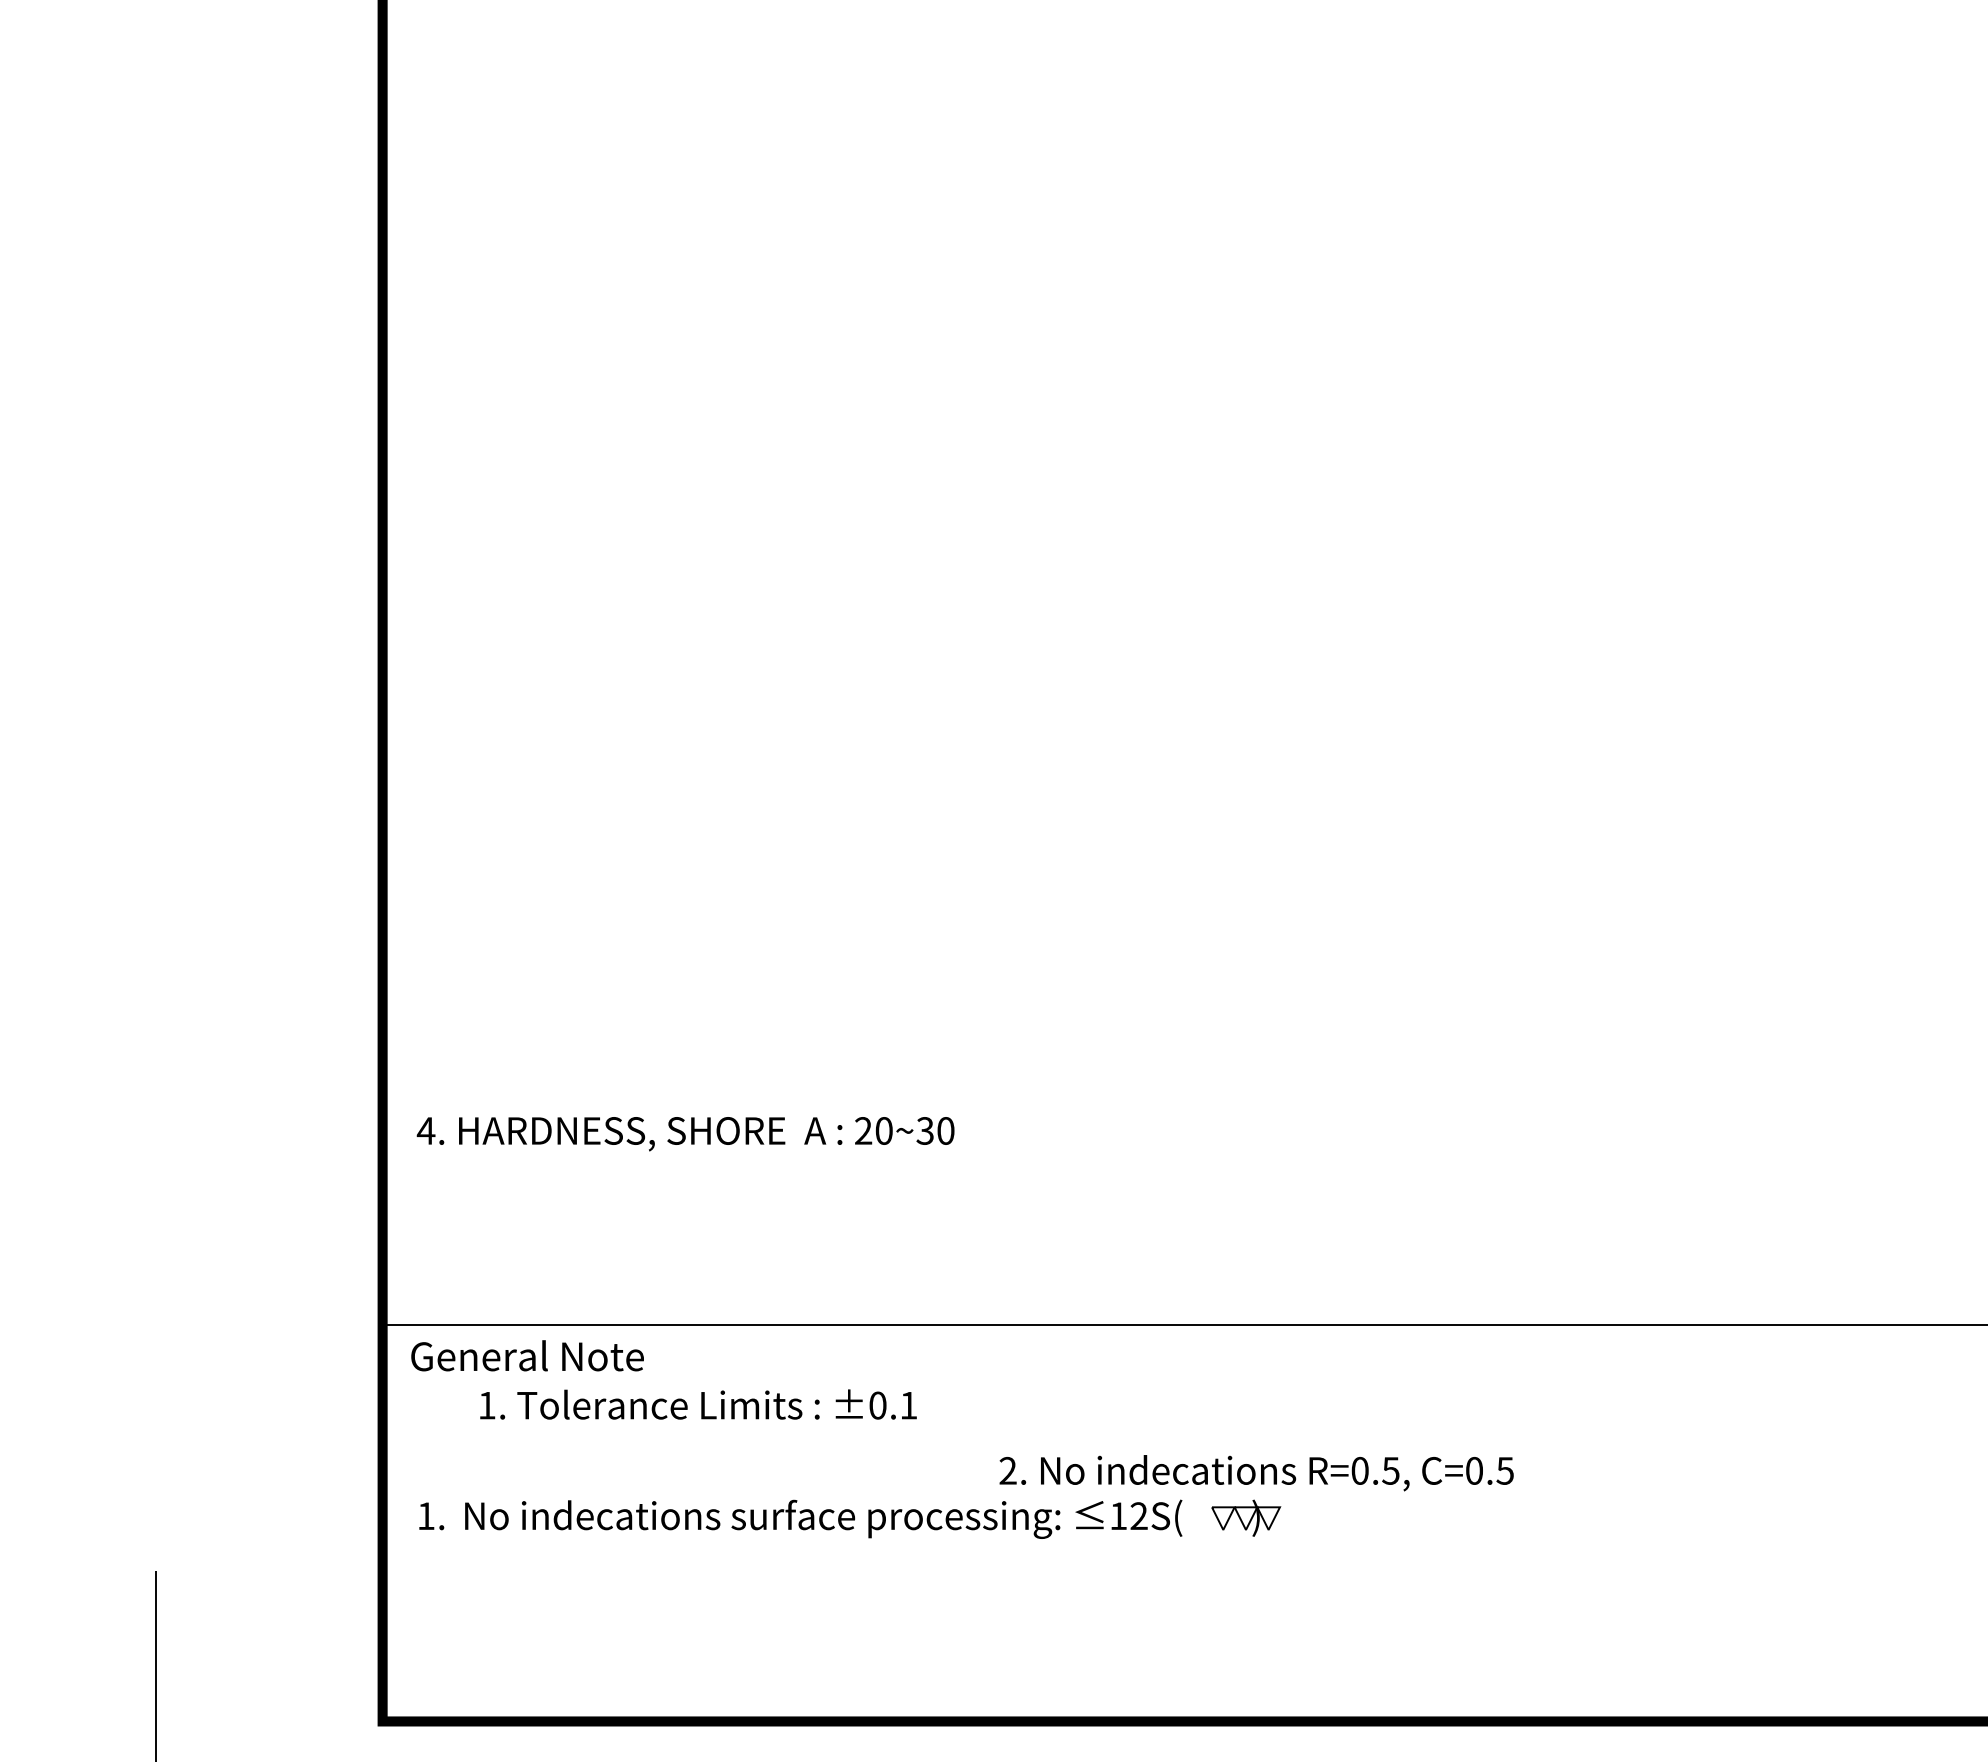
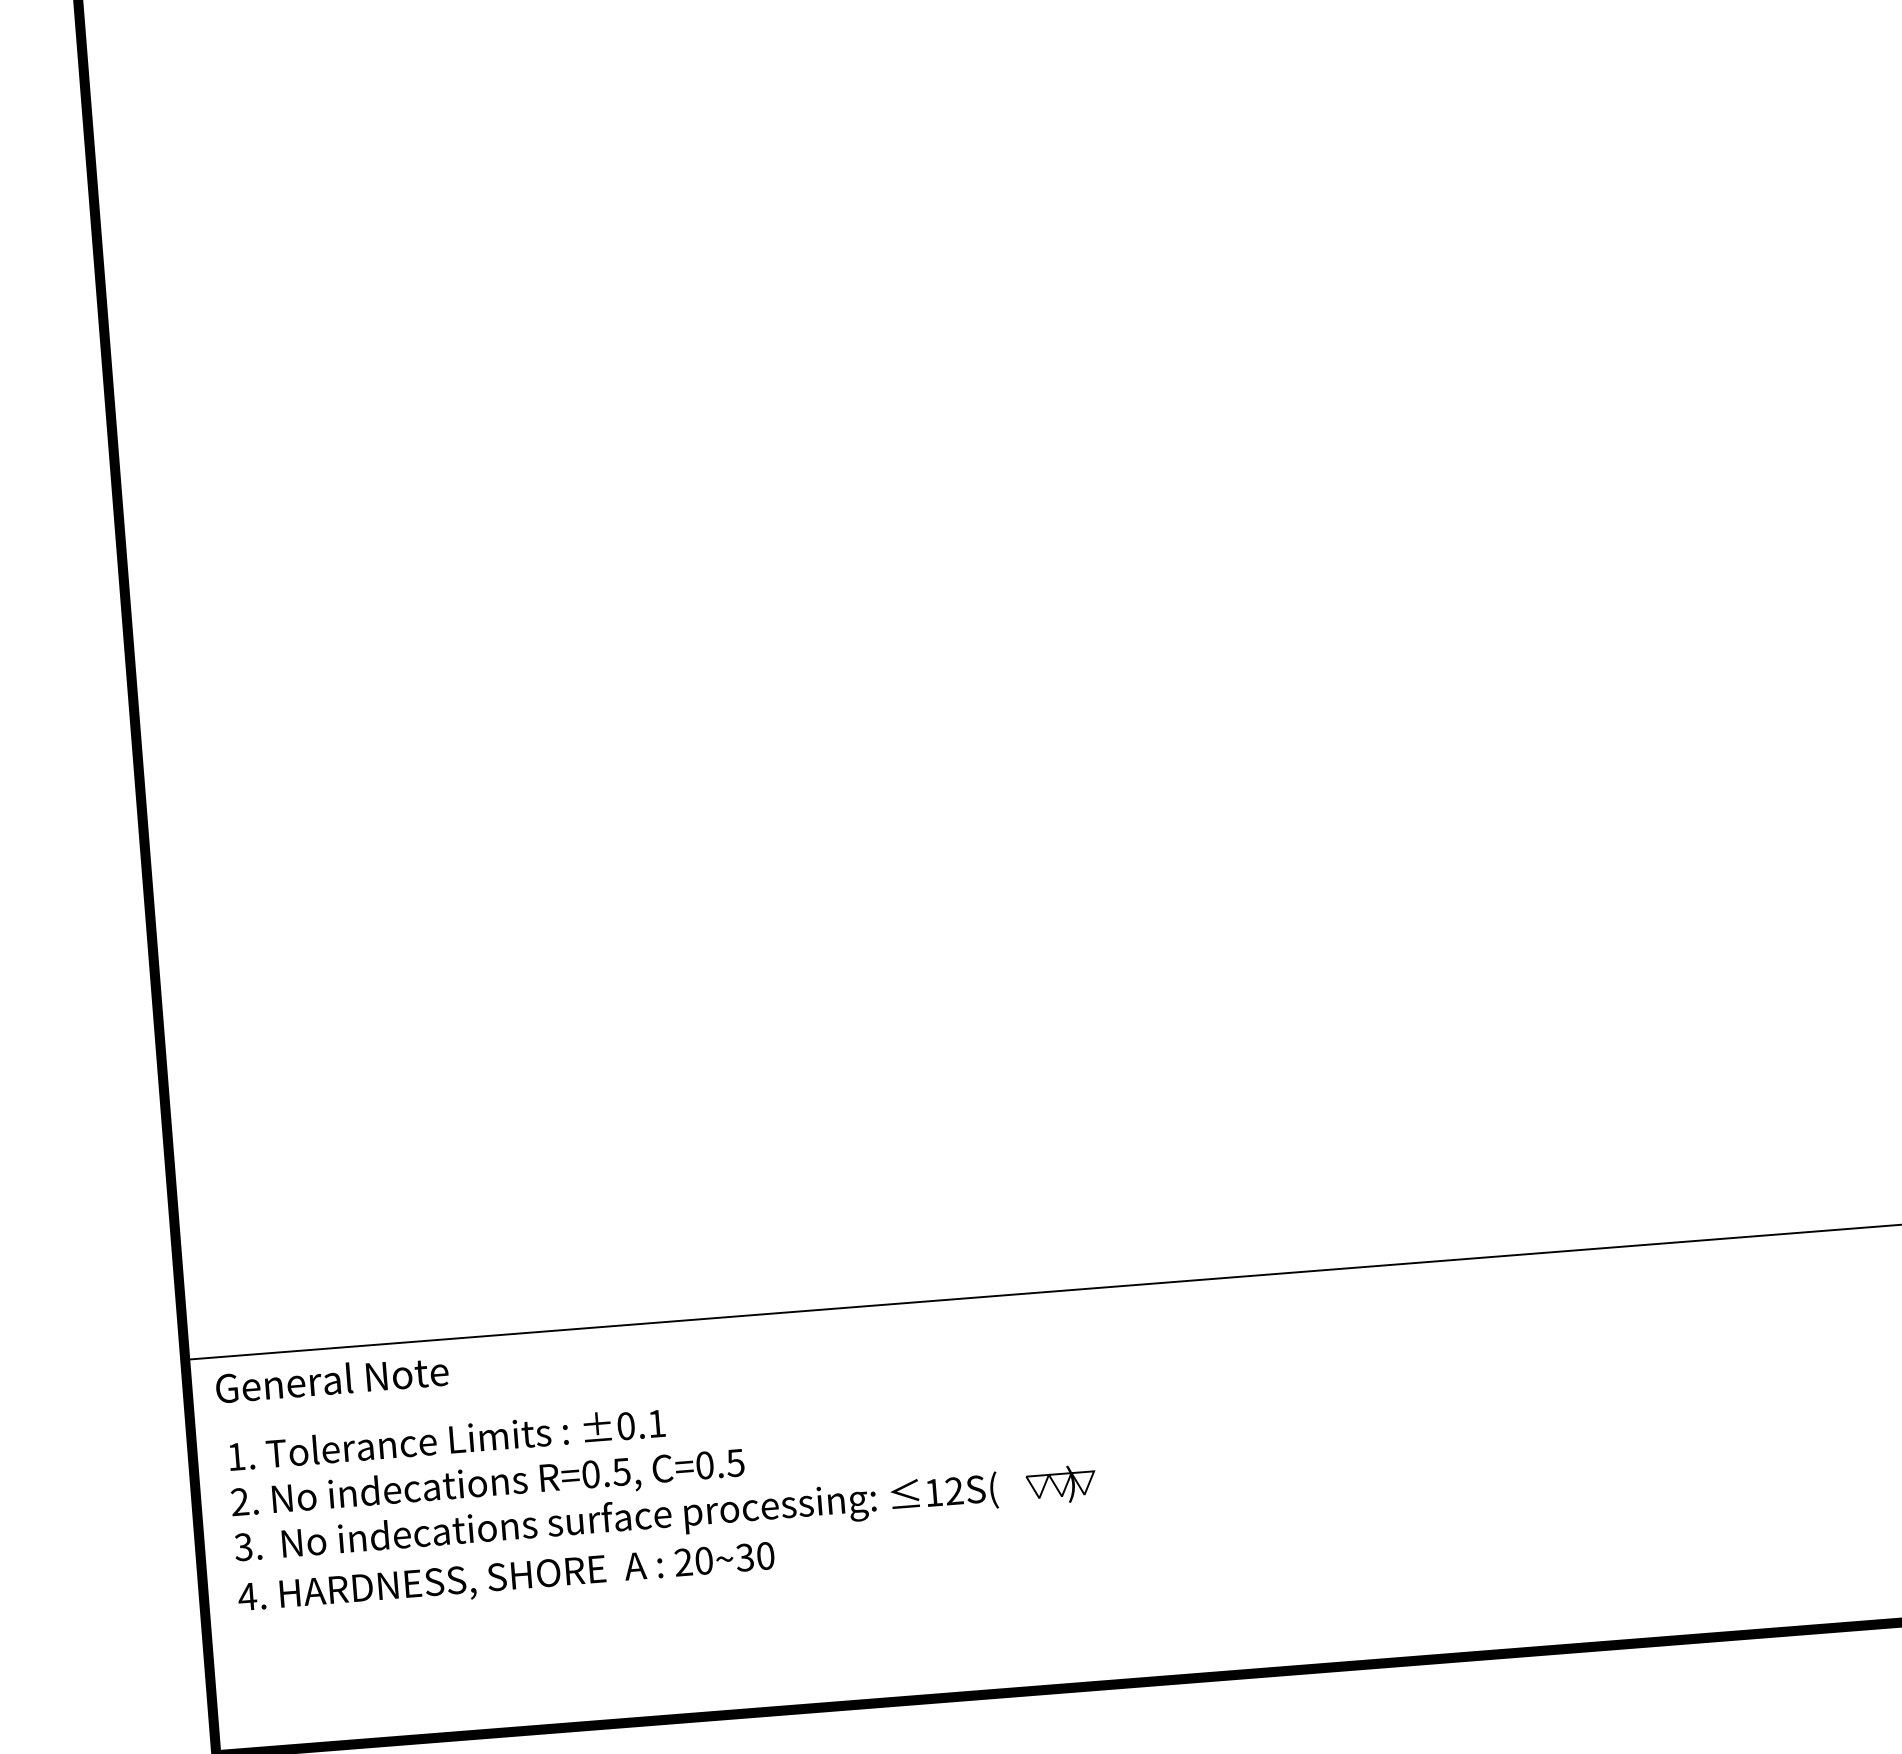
text: (685, 1134) -> (506, 1579), moved
text: (698, 1404) -> (447, 1439), moved
text: (1256, 1473) -> (487, 1485), moved
text: (425, 1516) -> (242, 1547), 1. -> 3.

